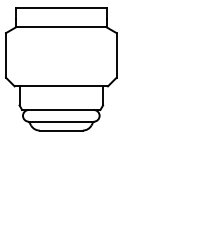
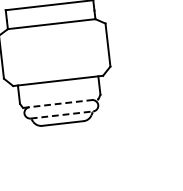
line: (61, 109) -> (60, 103), solid -> dashed
line: (61, 121) -> (62, 114), solid -> dashed

